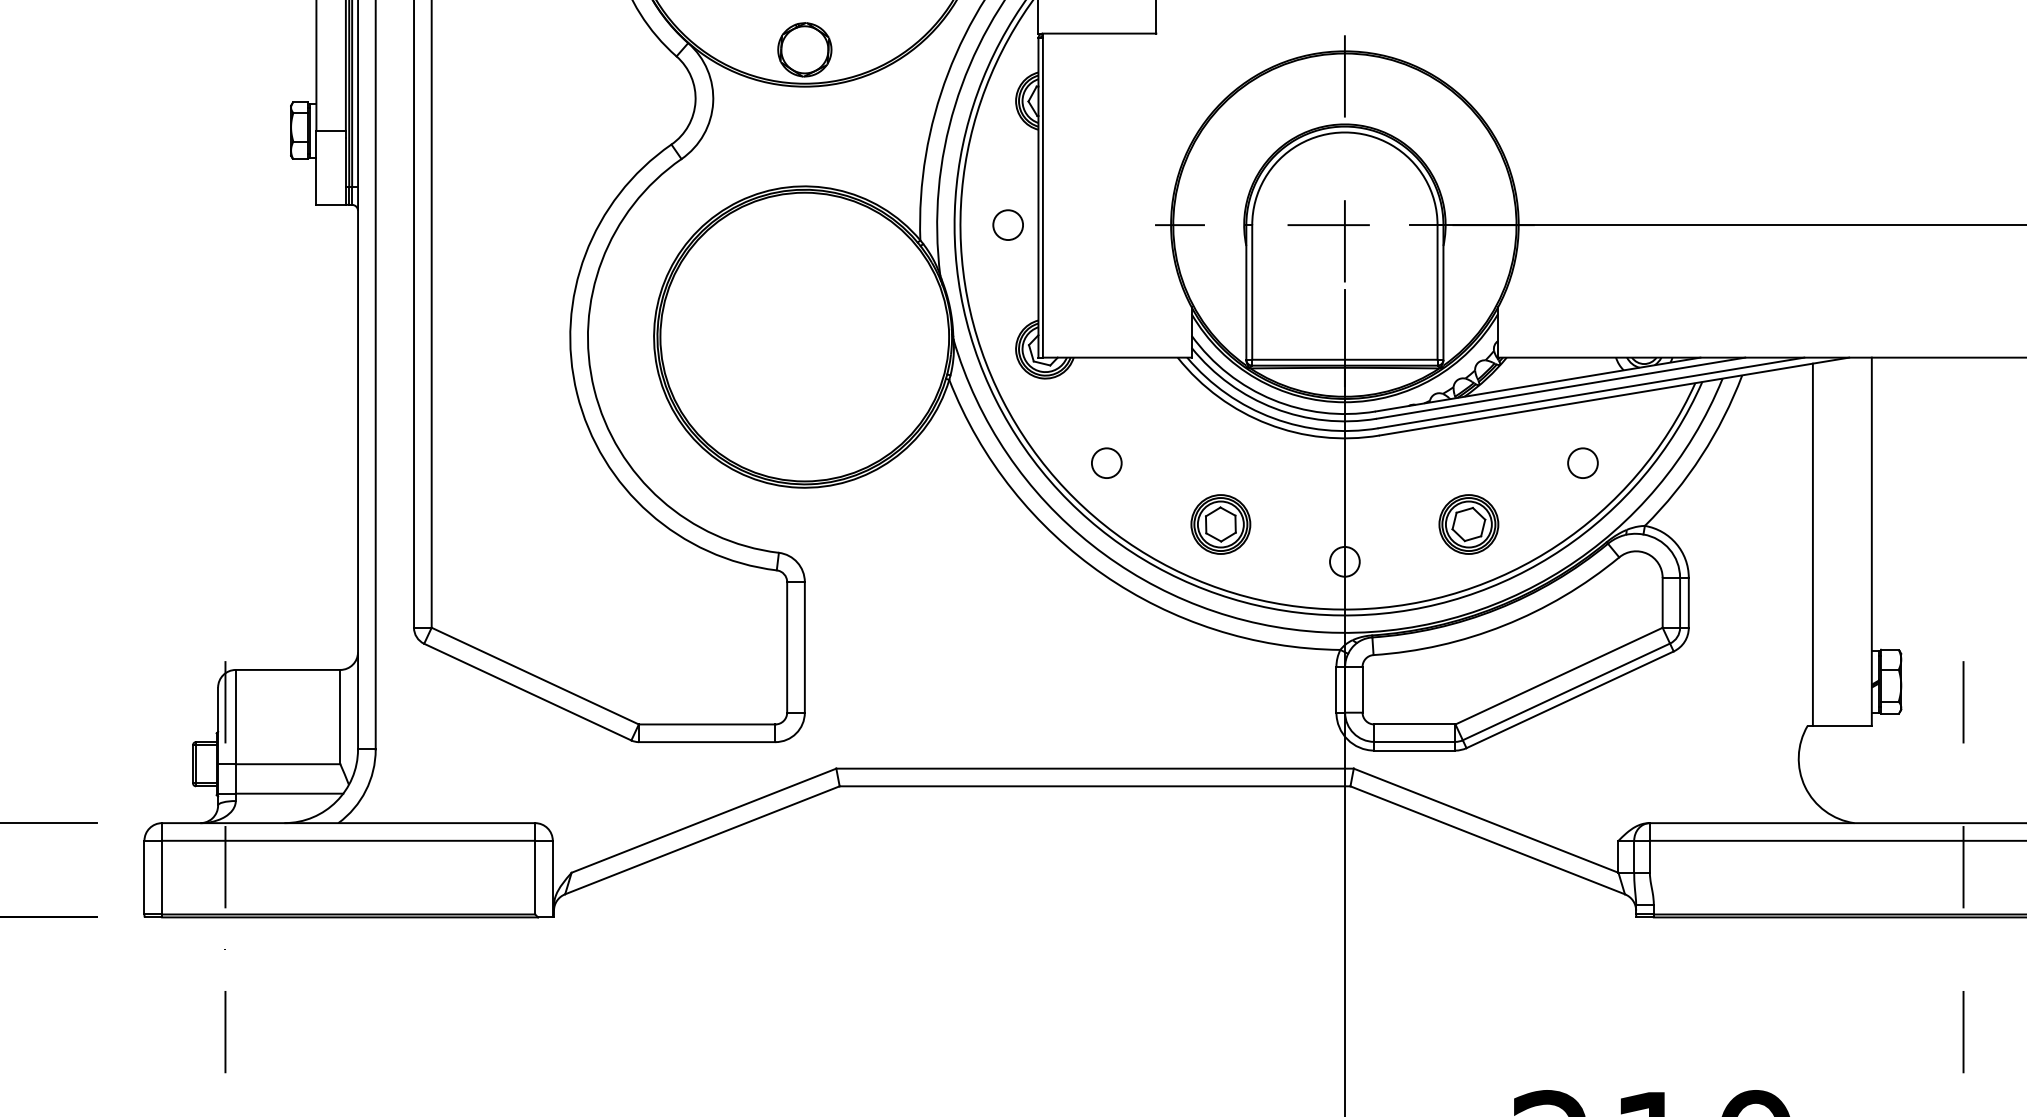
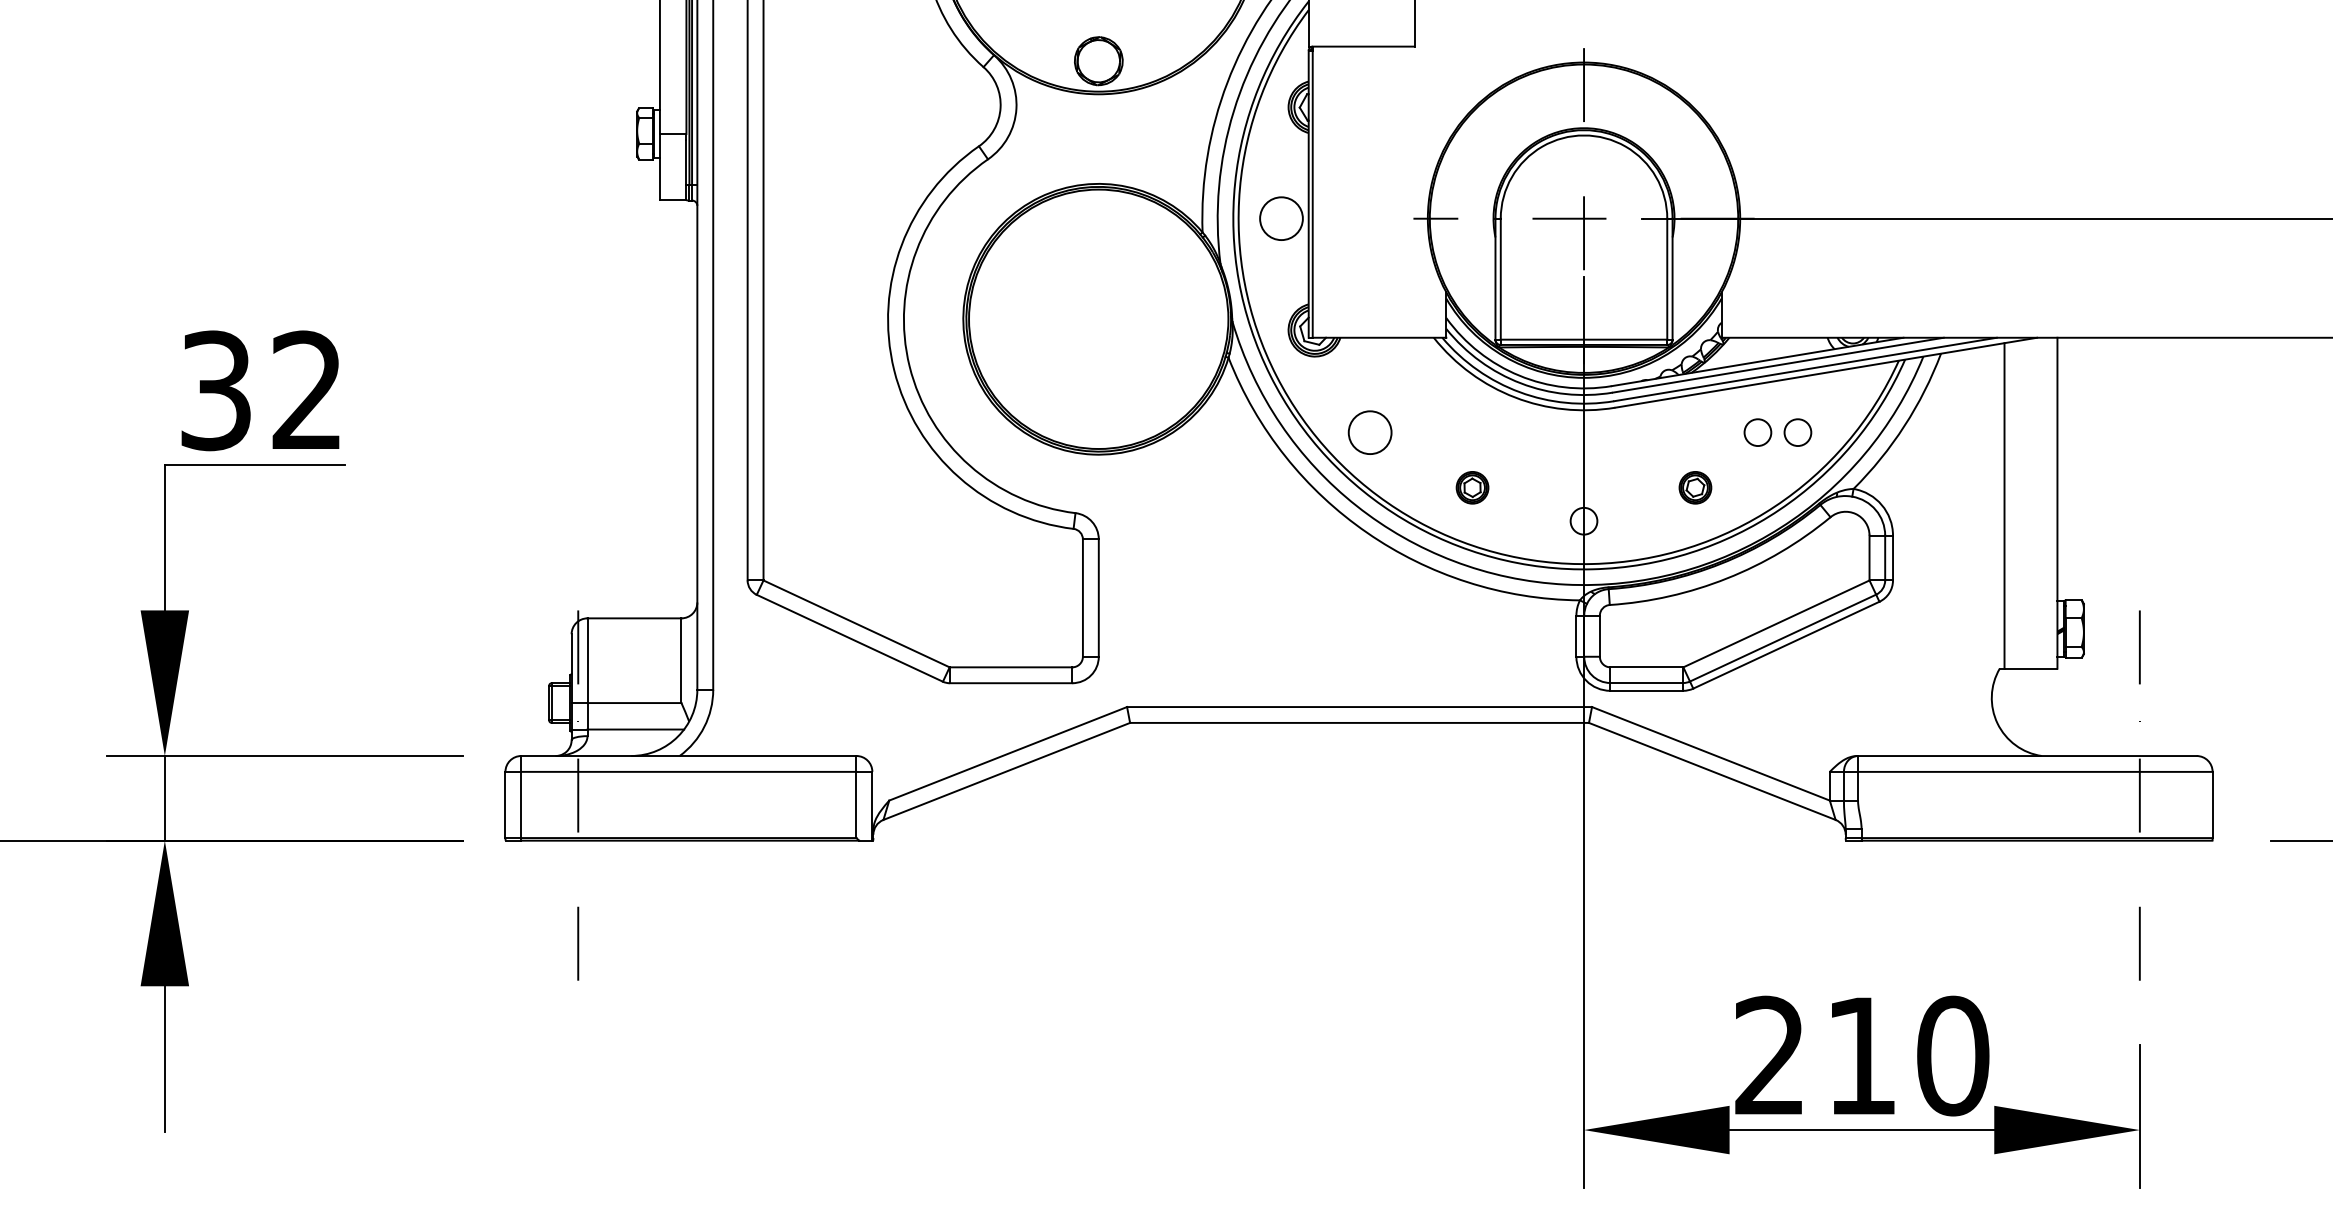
circle: (1008, 224) -> (1281, 218), size x1.6
circle: (1106, 463) -> (1369, 432), size x1.6
circle: (1537, 463) -> (1757, 432), added
part: (1220, 524) -> (1472, 487), size x0.6
part: (1468, 524) -> (1695, 487), size x0.6

